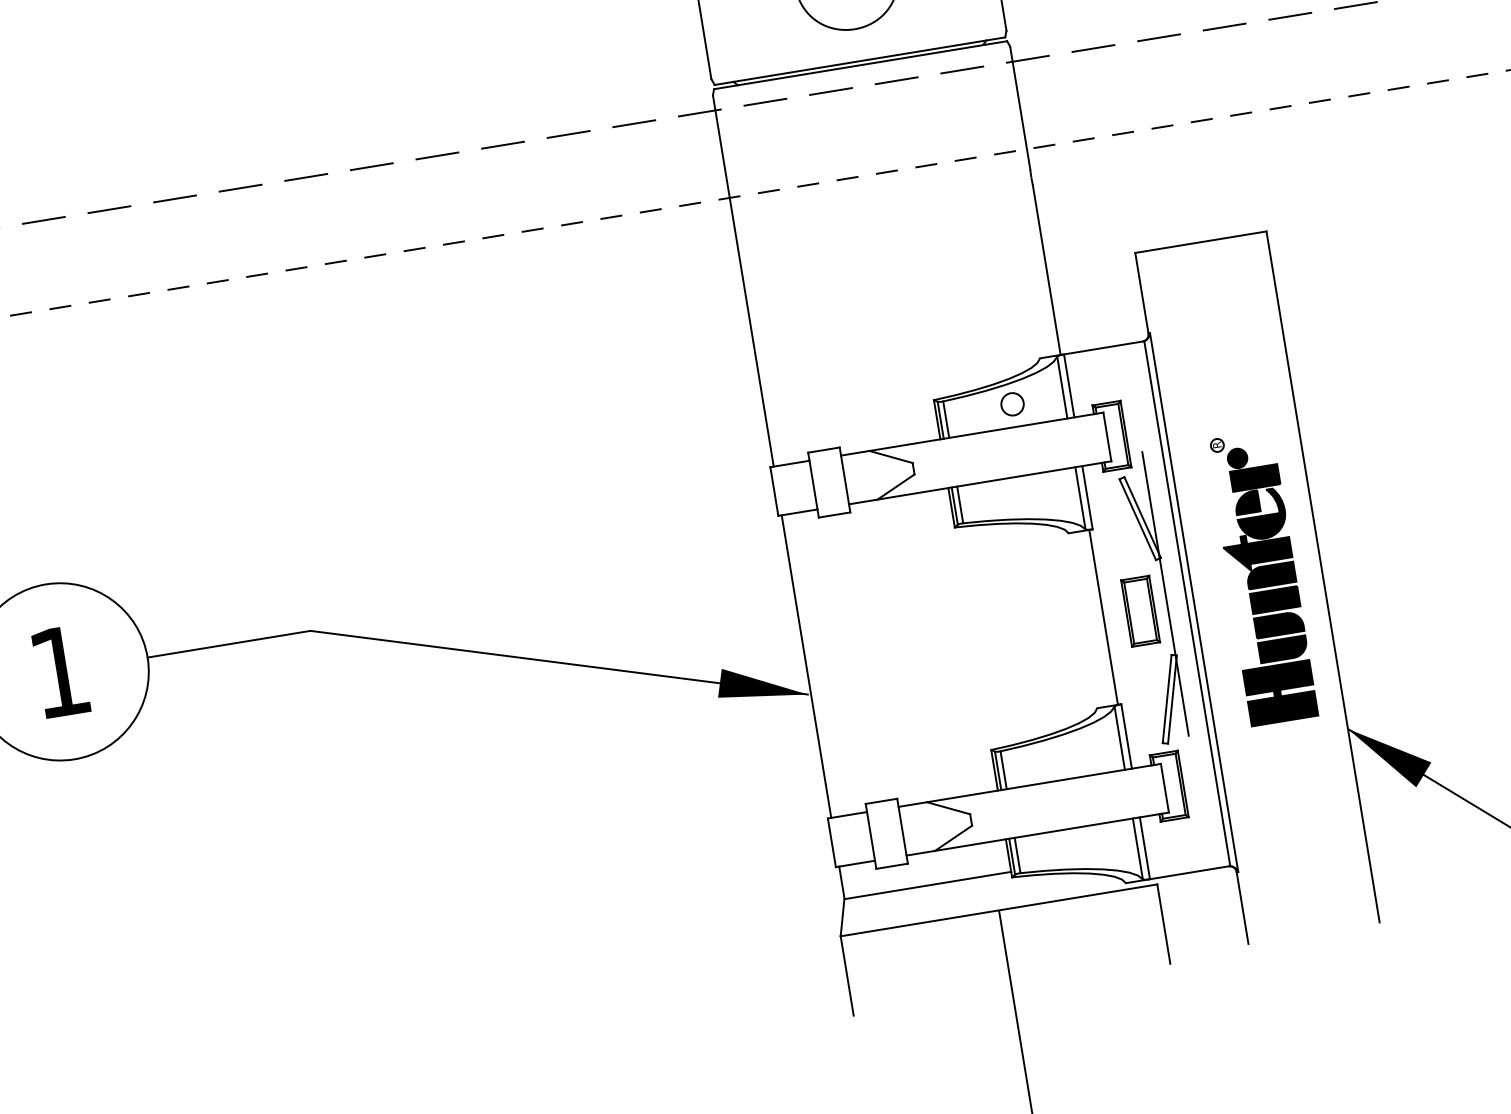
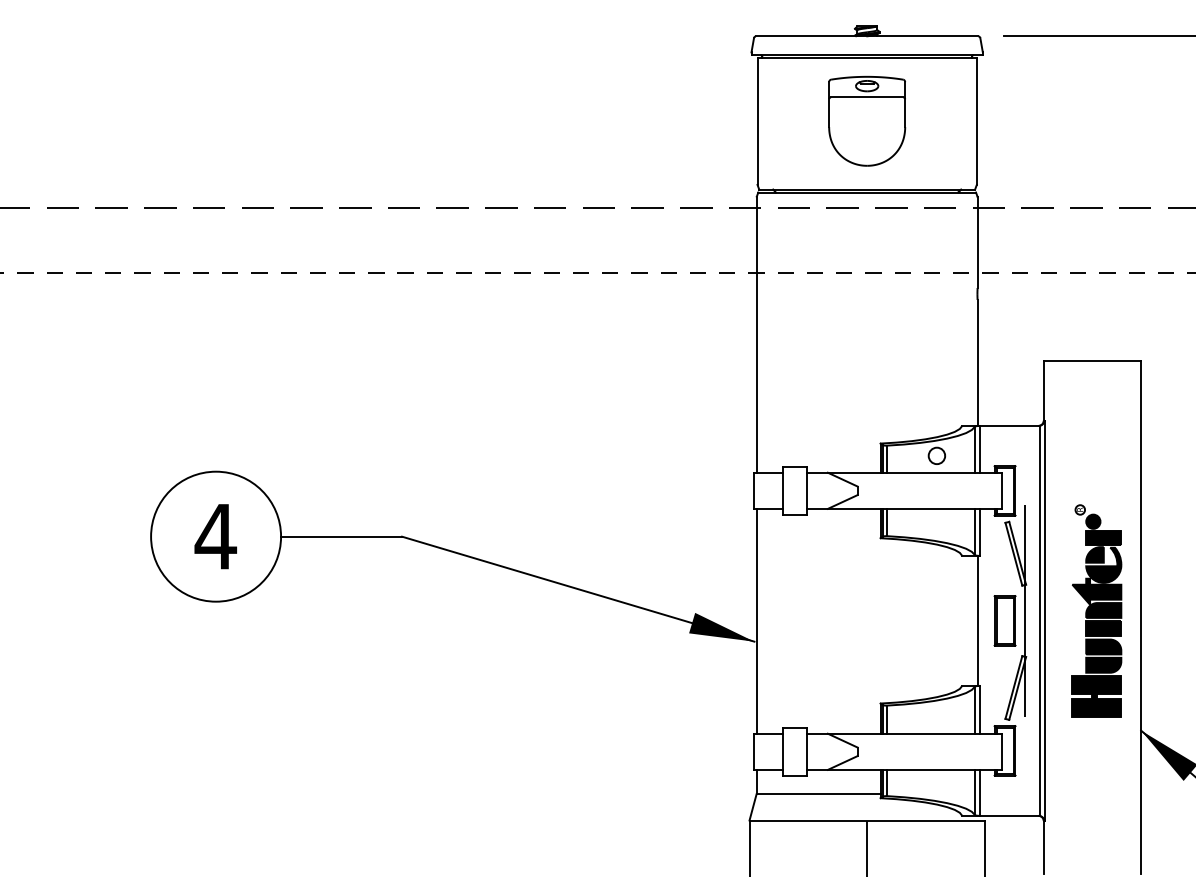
text: (59, 671) -> (215, 536), 1 -> 4

